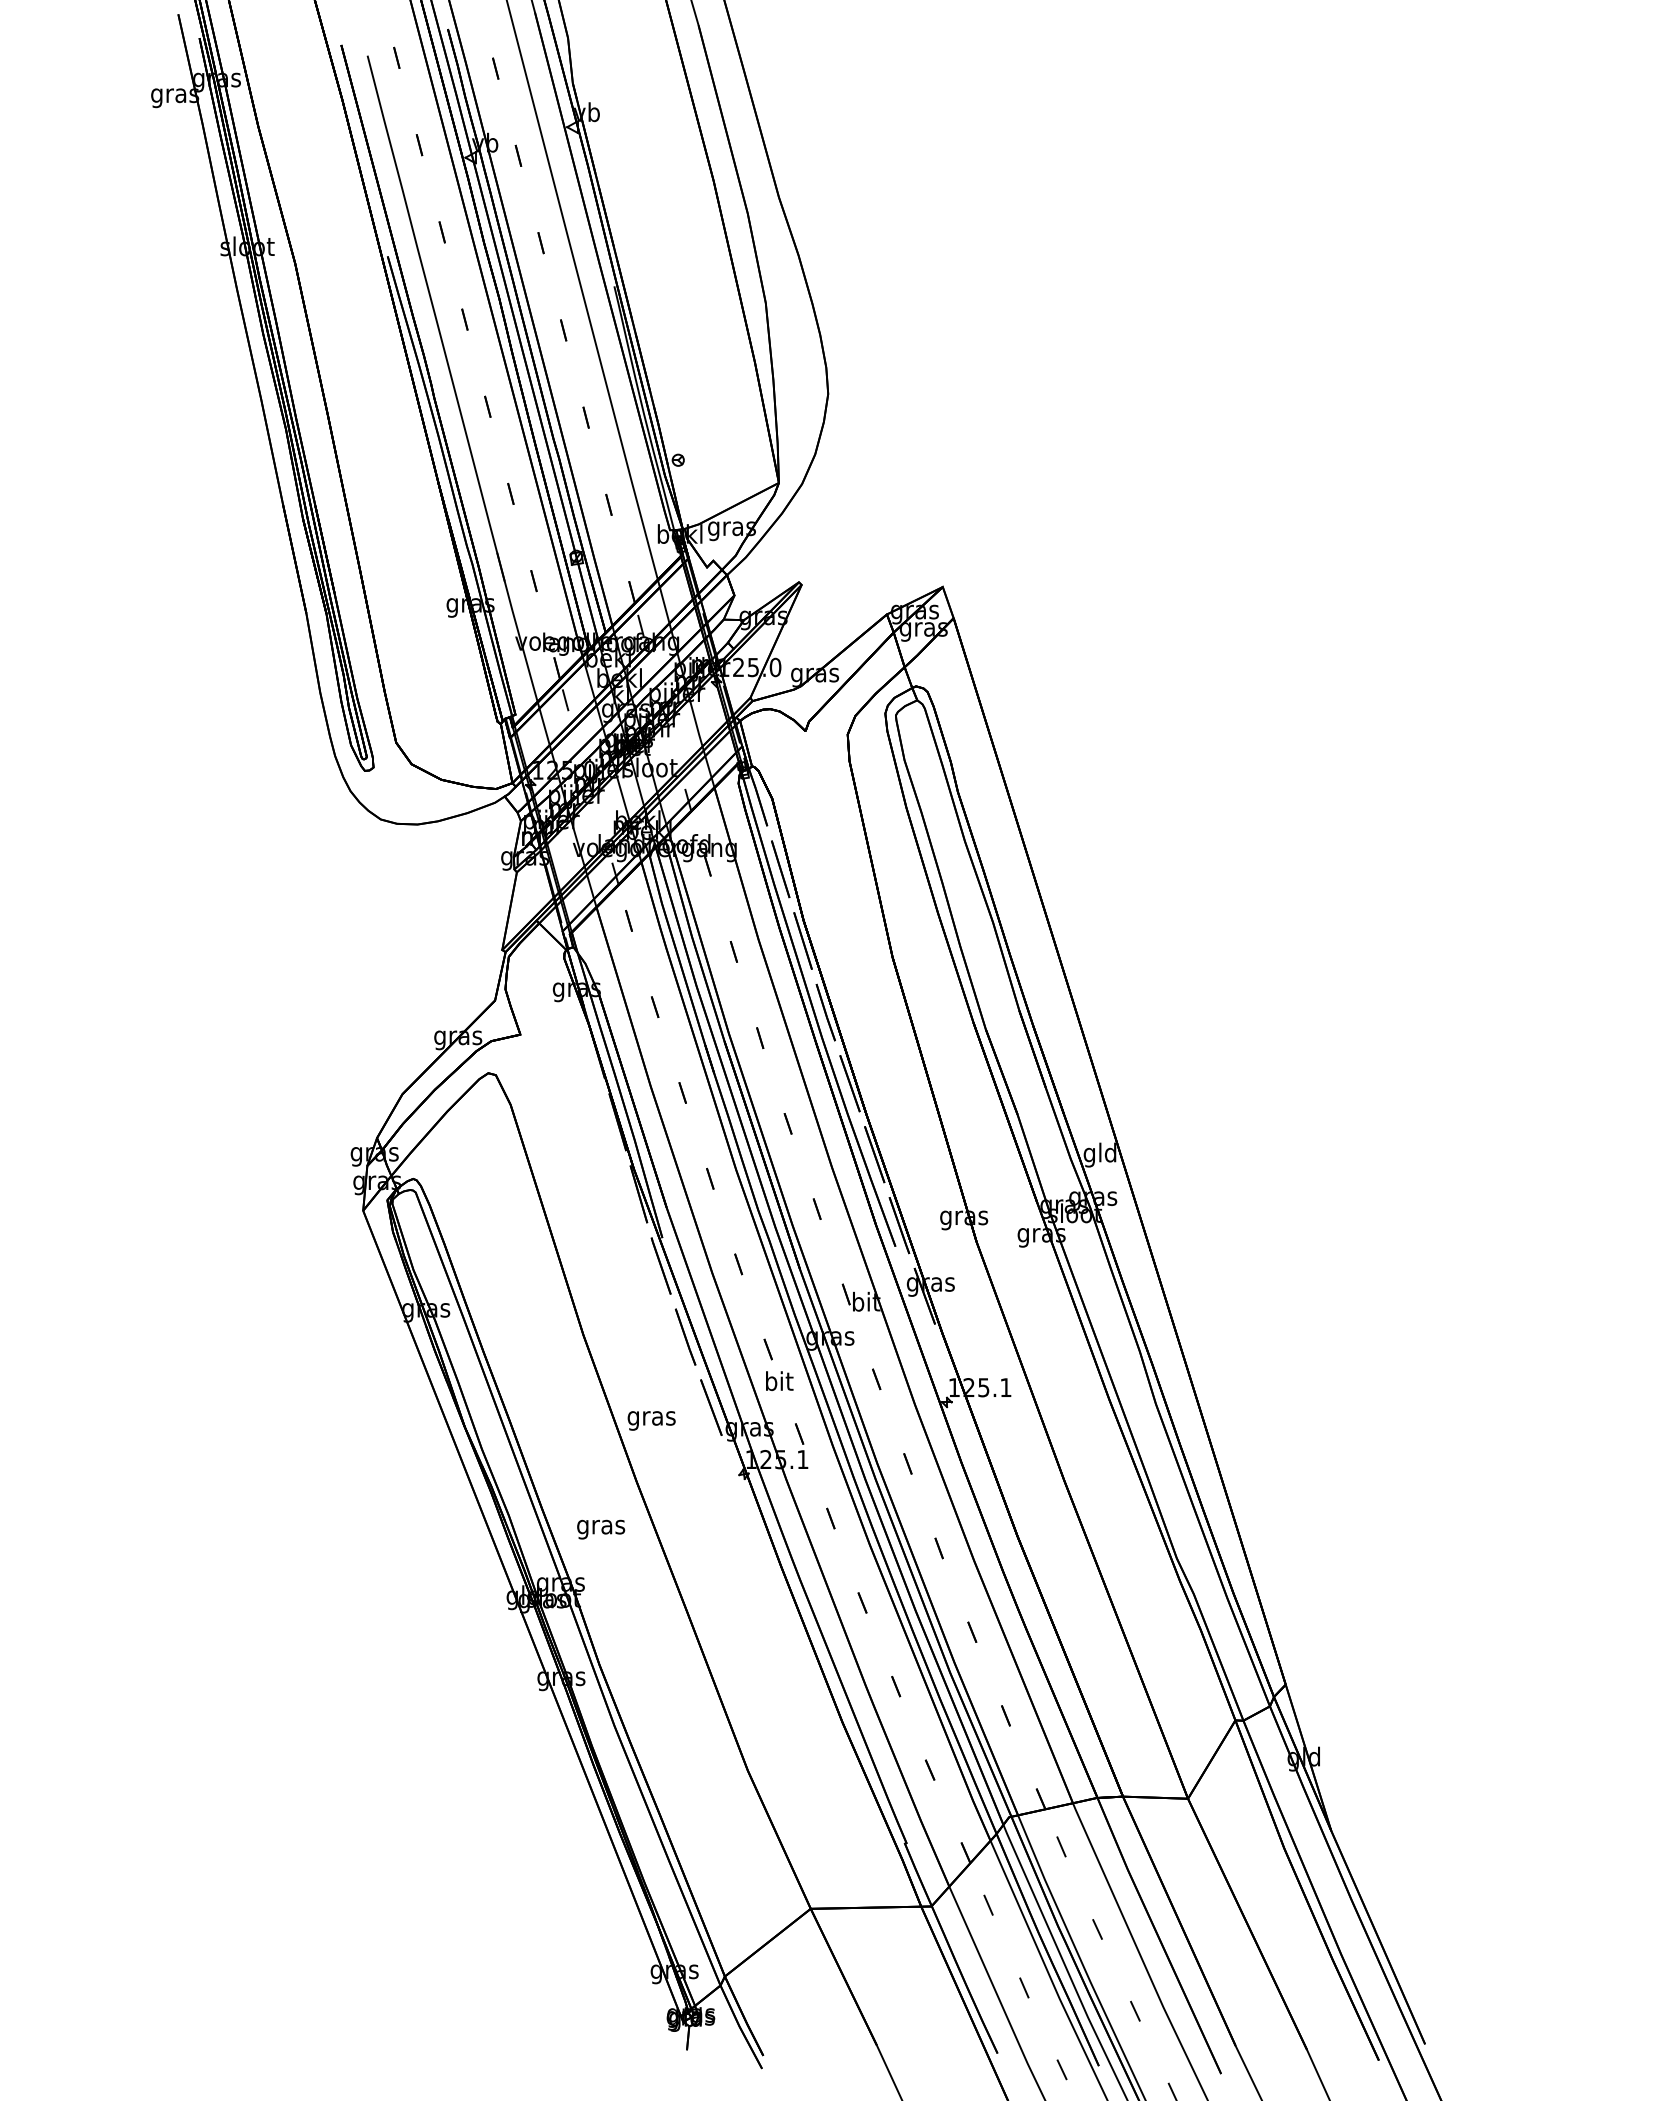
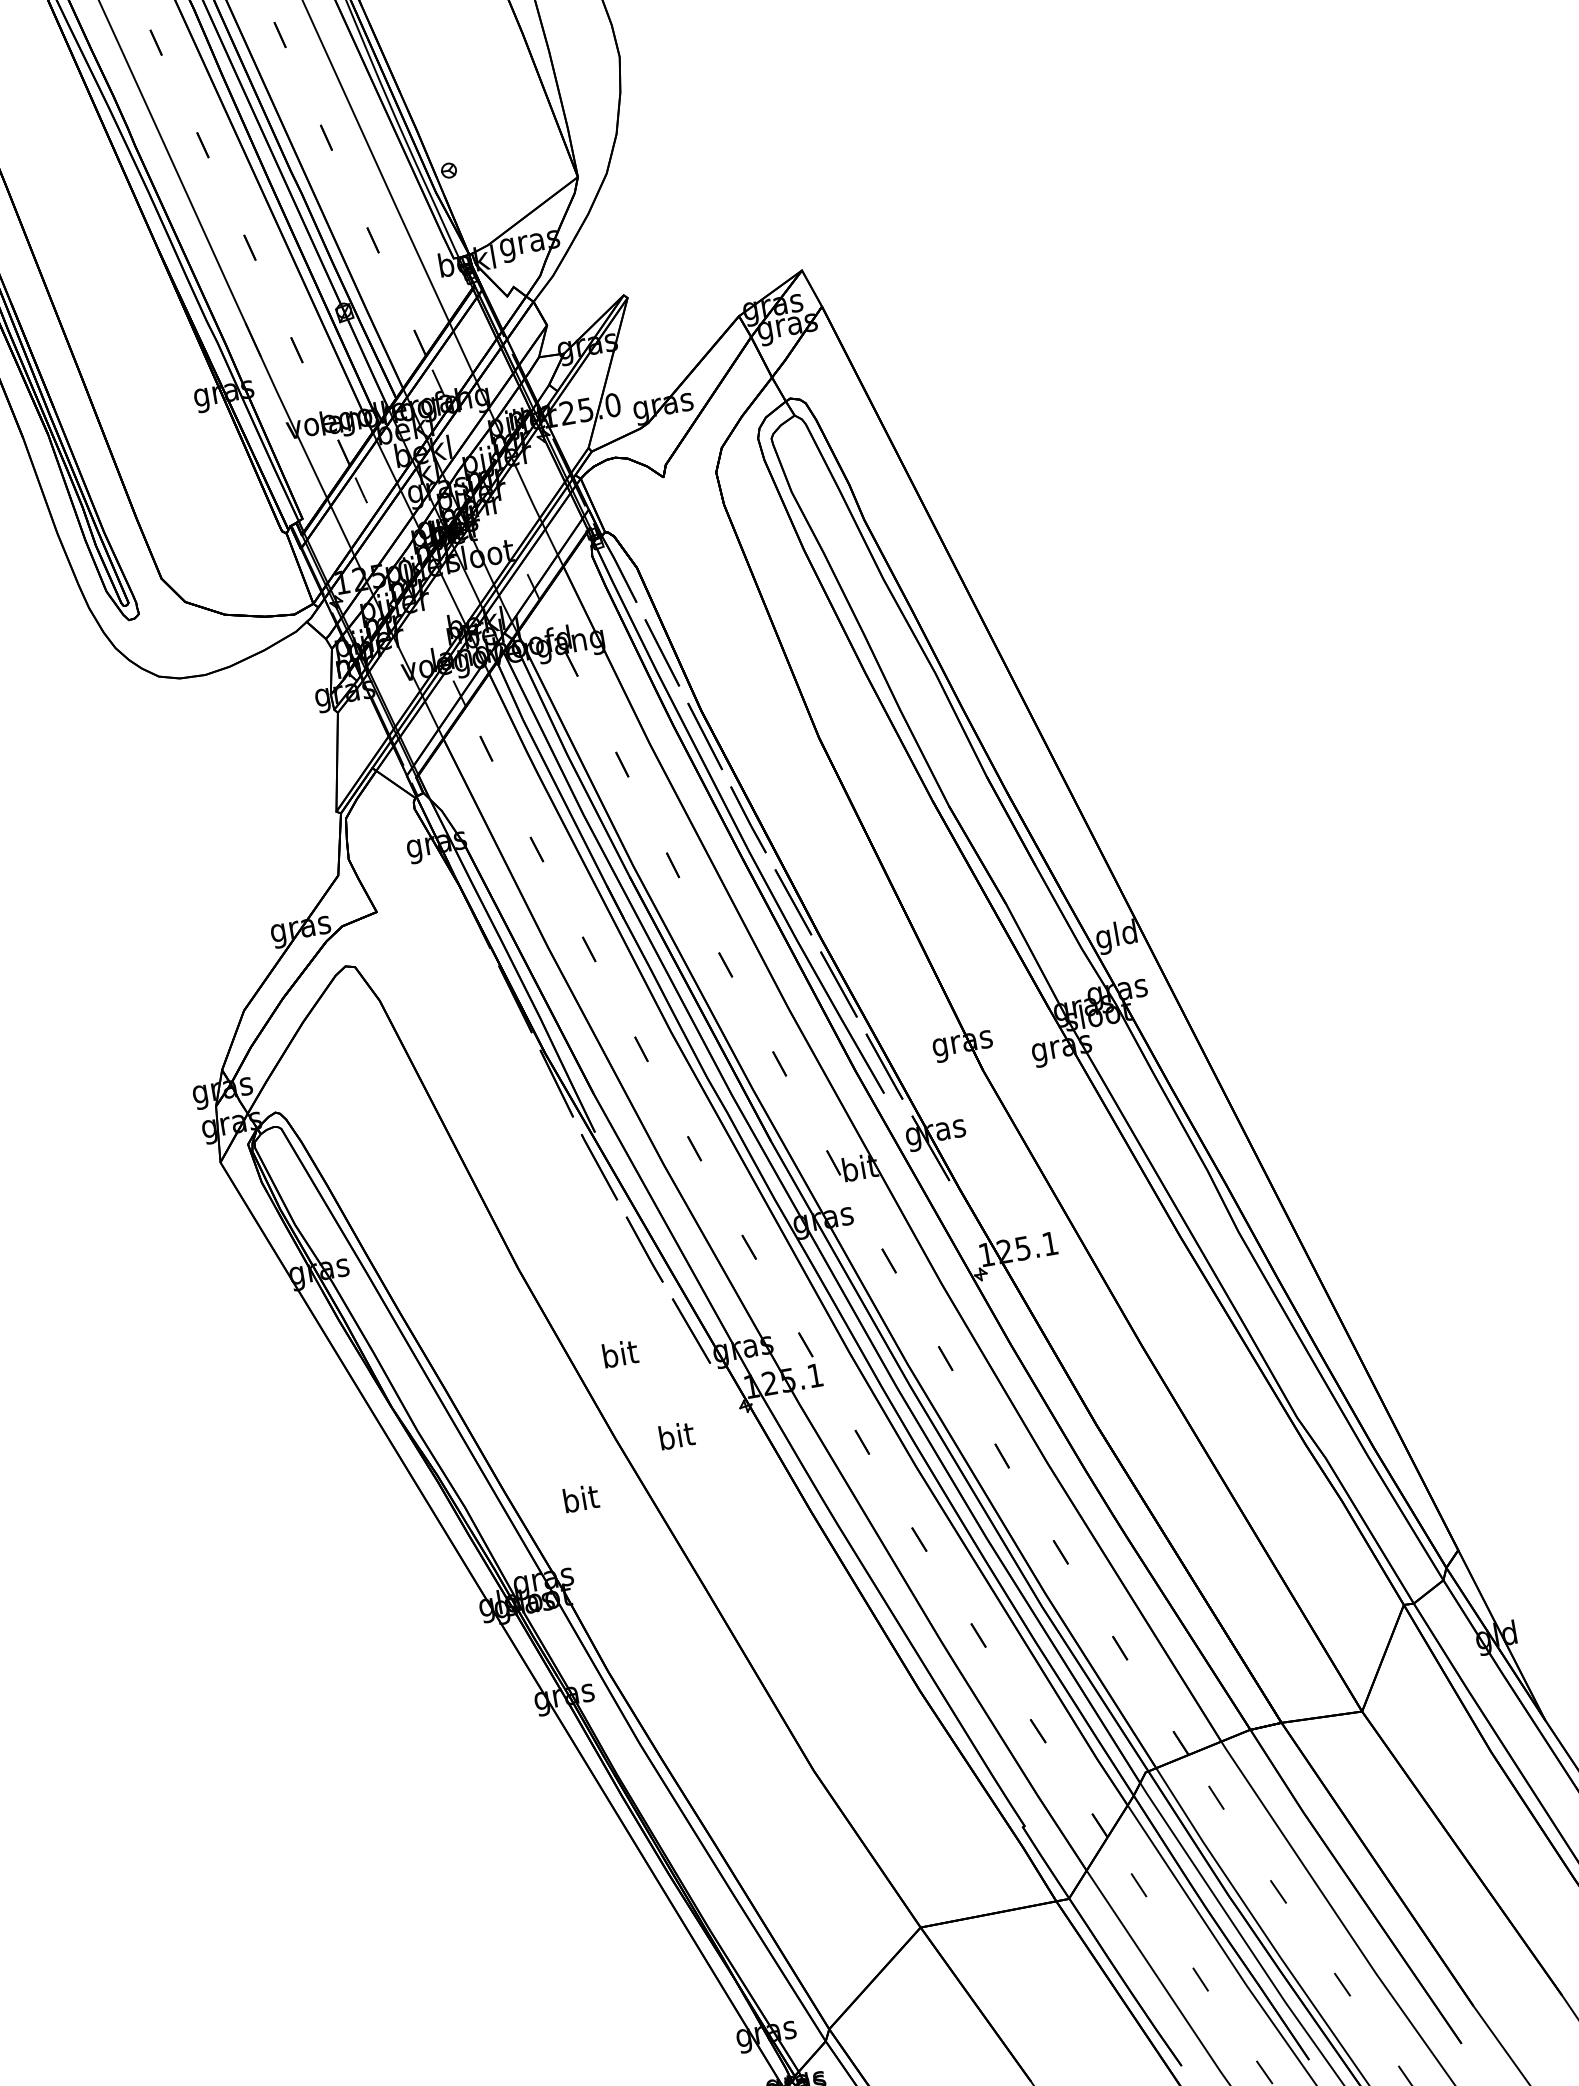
text: (779, 1380) -> (676, 1434), moved
text: (651, 1418) -> (620, 1357), gras -> bit
text: (601, 1526) -> (581, 1500), gras -> bit

